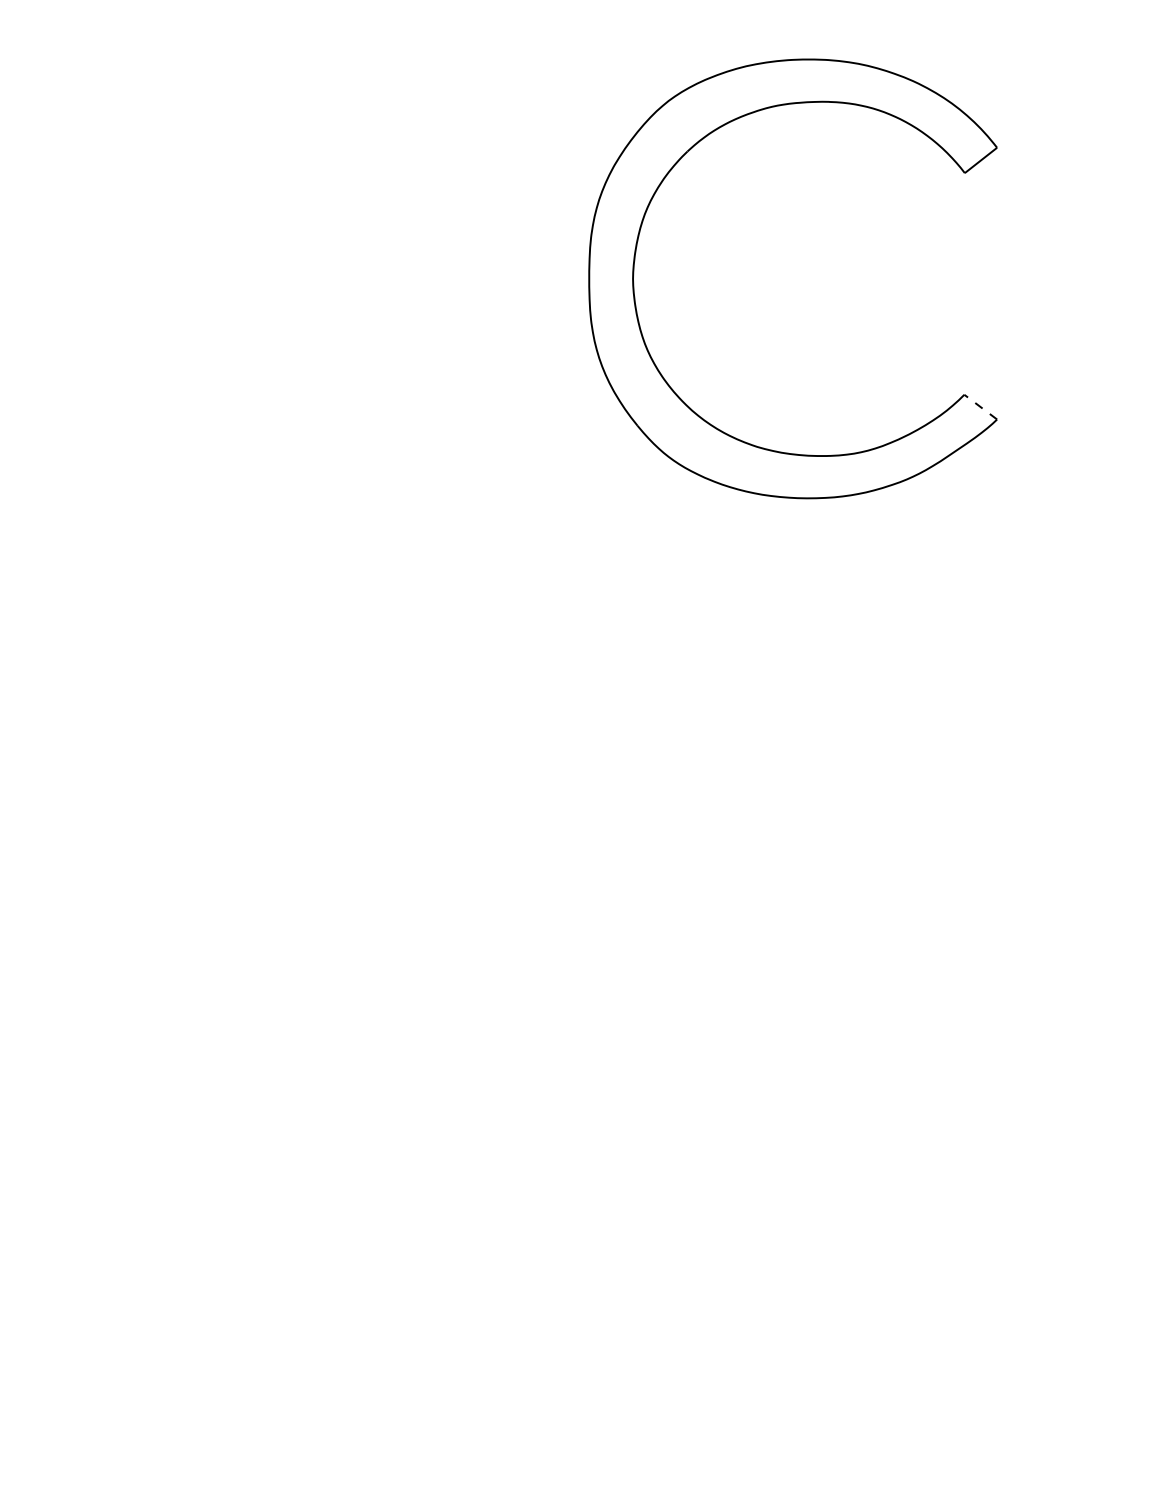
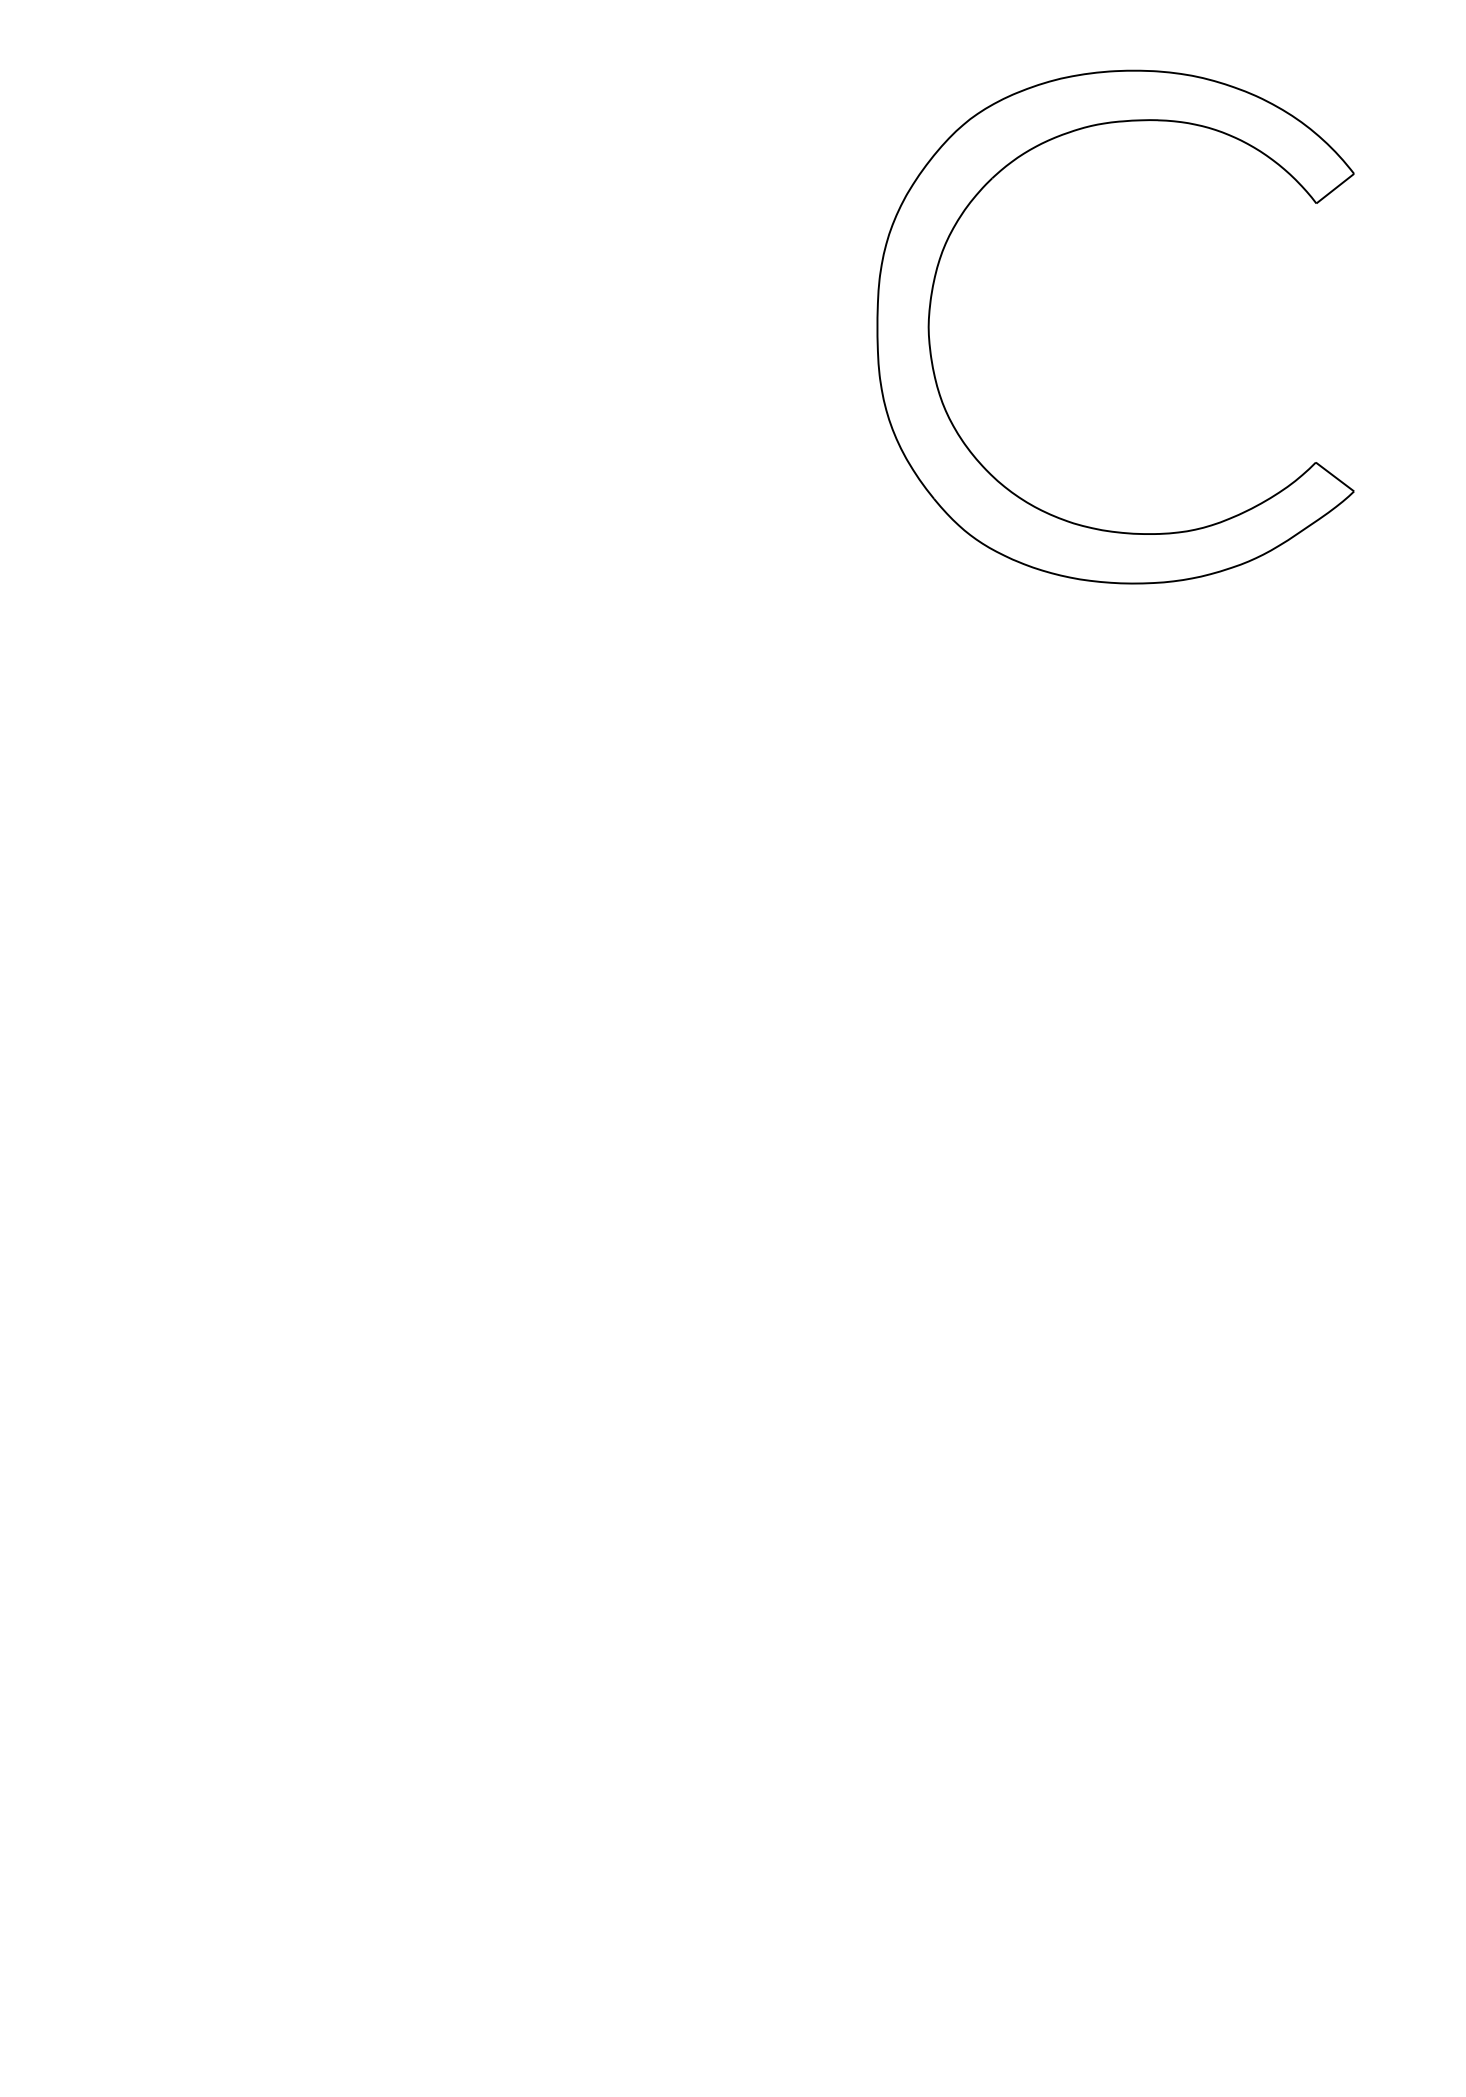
line: (981, 406) -> (1335, 476), dashed -> solid

